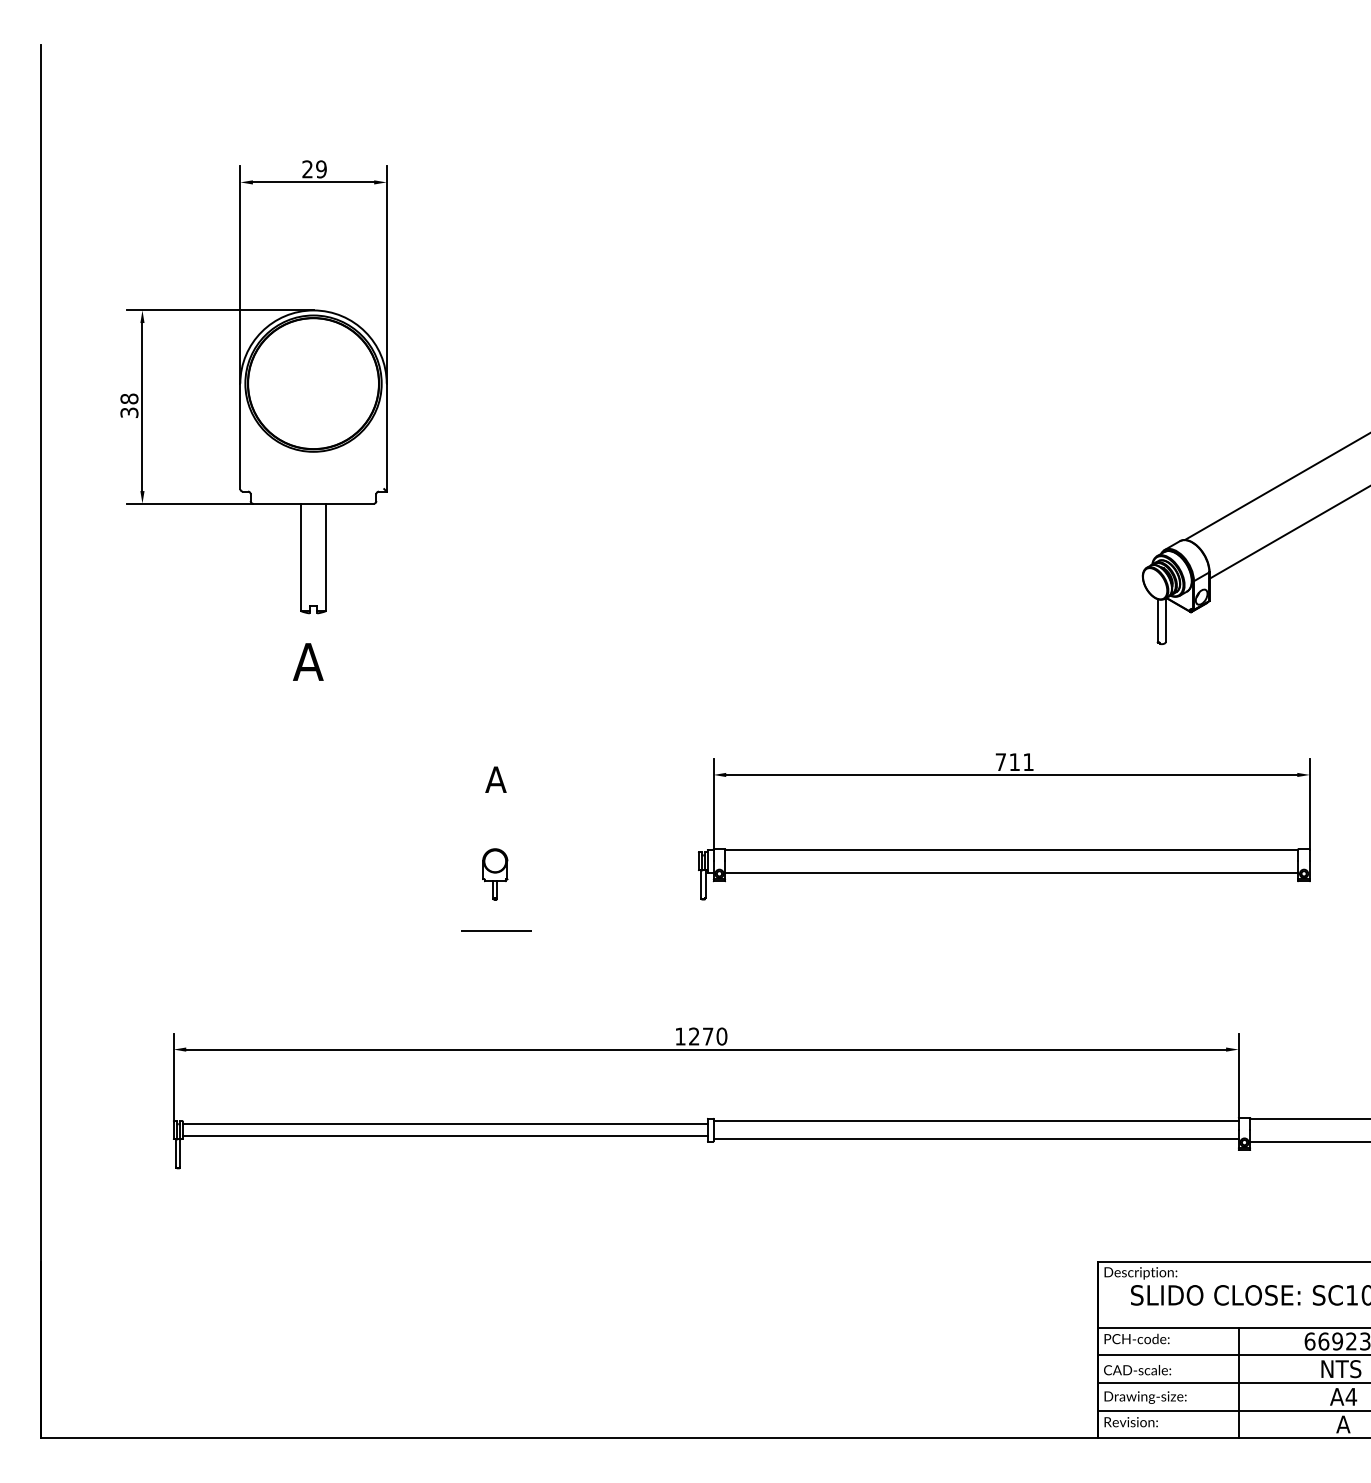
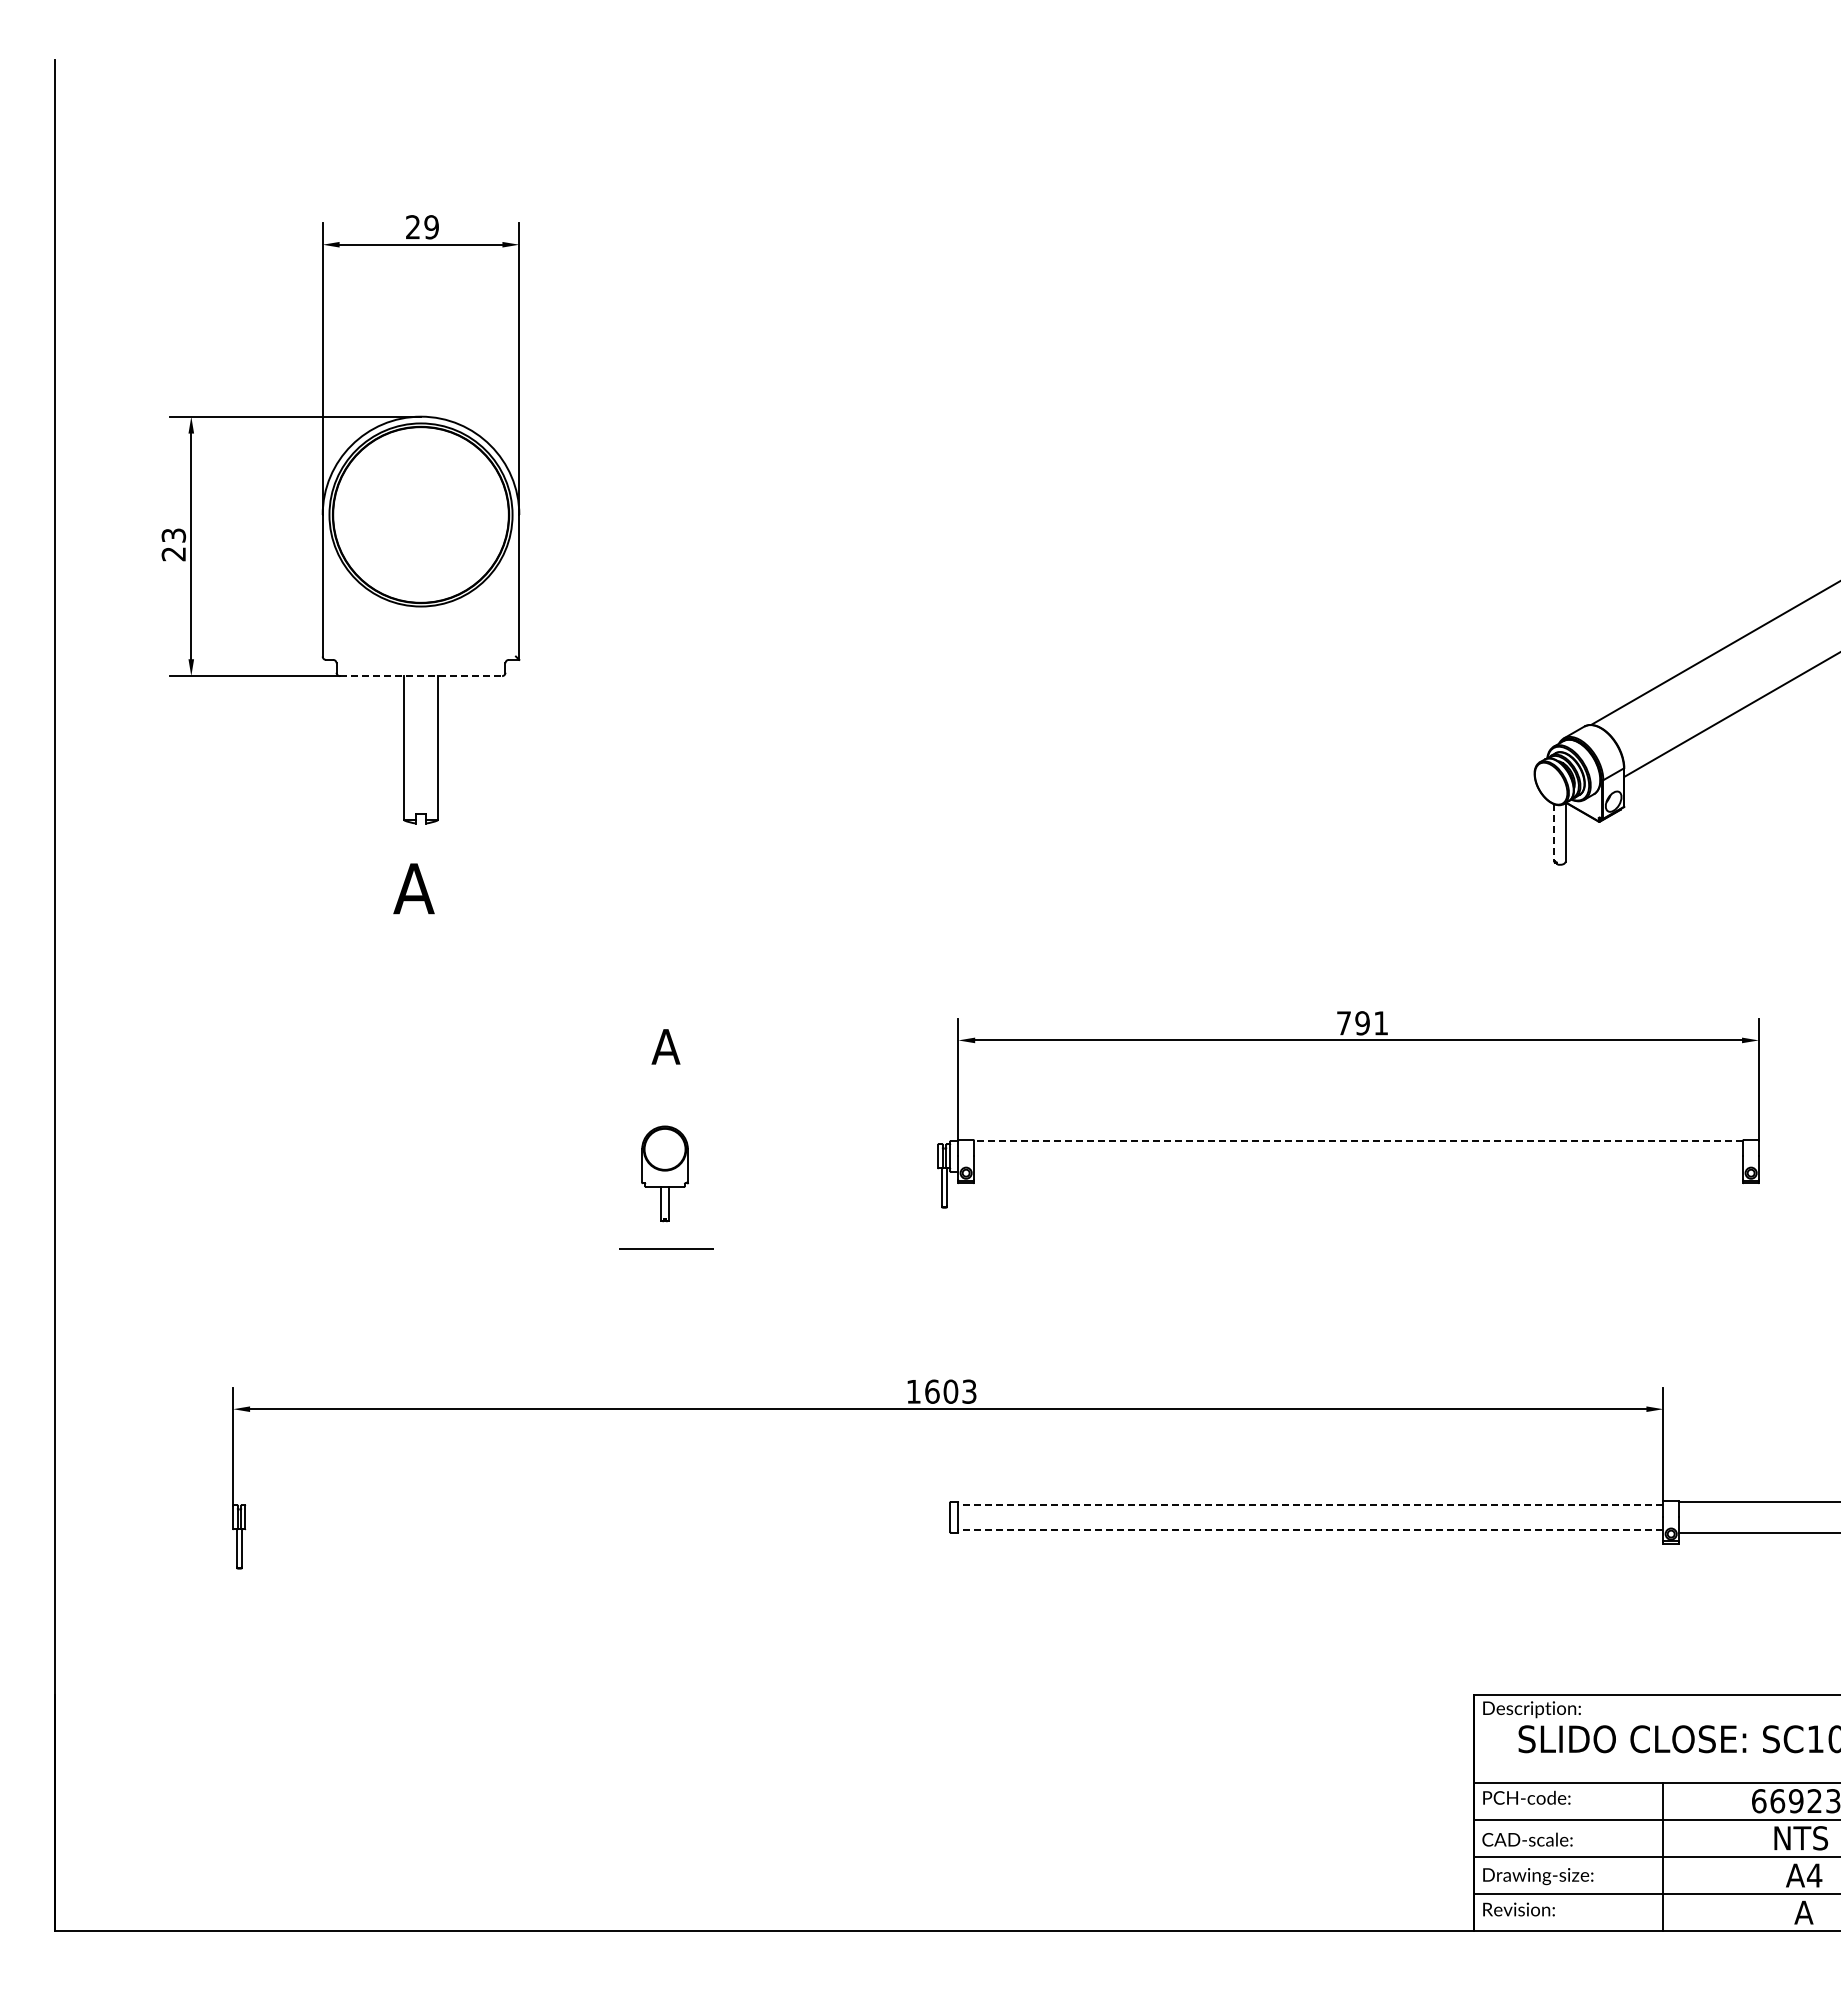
text: (129, 405) -> (173, 544), 38 -> 23
line: (313, 503) -> (421, 676), solid -> dashed
line: (1157, 620) -> (1554, 833), solid -> dashed
text: (1014, 762) -> (1362, 1023), 711 -> 791
line: (1011, 850) -> (1358, 1141), solid -> dashed
line: (1011, 872) -> (1358, 1171), removed
part: (494, 874) -> (664, 1173), size x1.4
text: (707, 1036) -> (950, 1391), 1270 -> 1603
line: (975, 1120) -> (1310, 1504), solid -> dashed
line: (444, 1124) -> (597, 1509), removed
line: (444, 1136) -> (597, 1525), removed
line: (975, 1139) -> (1310, 1529), solid -> dashed

